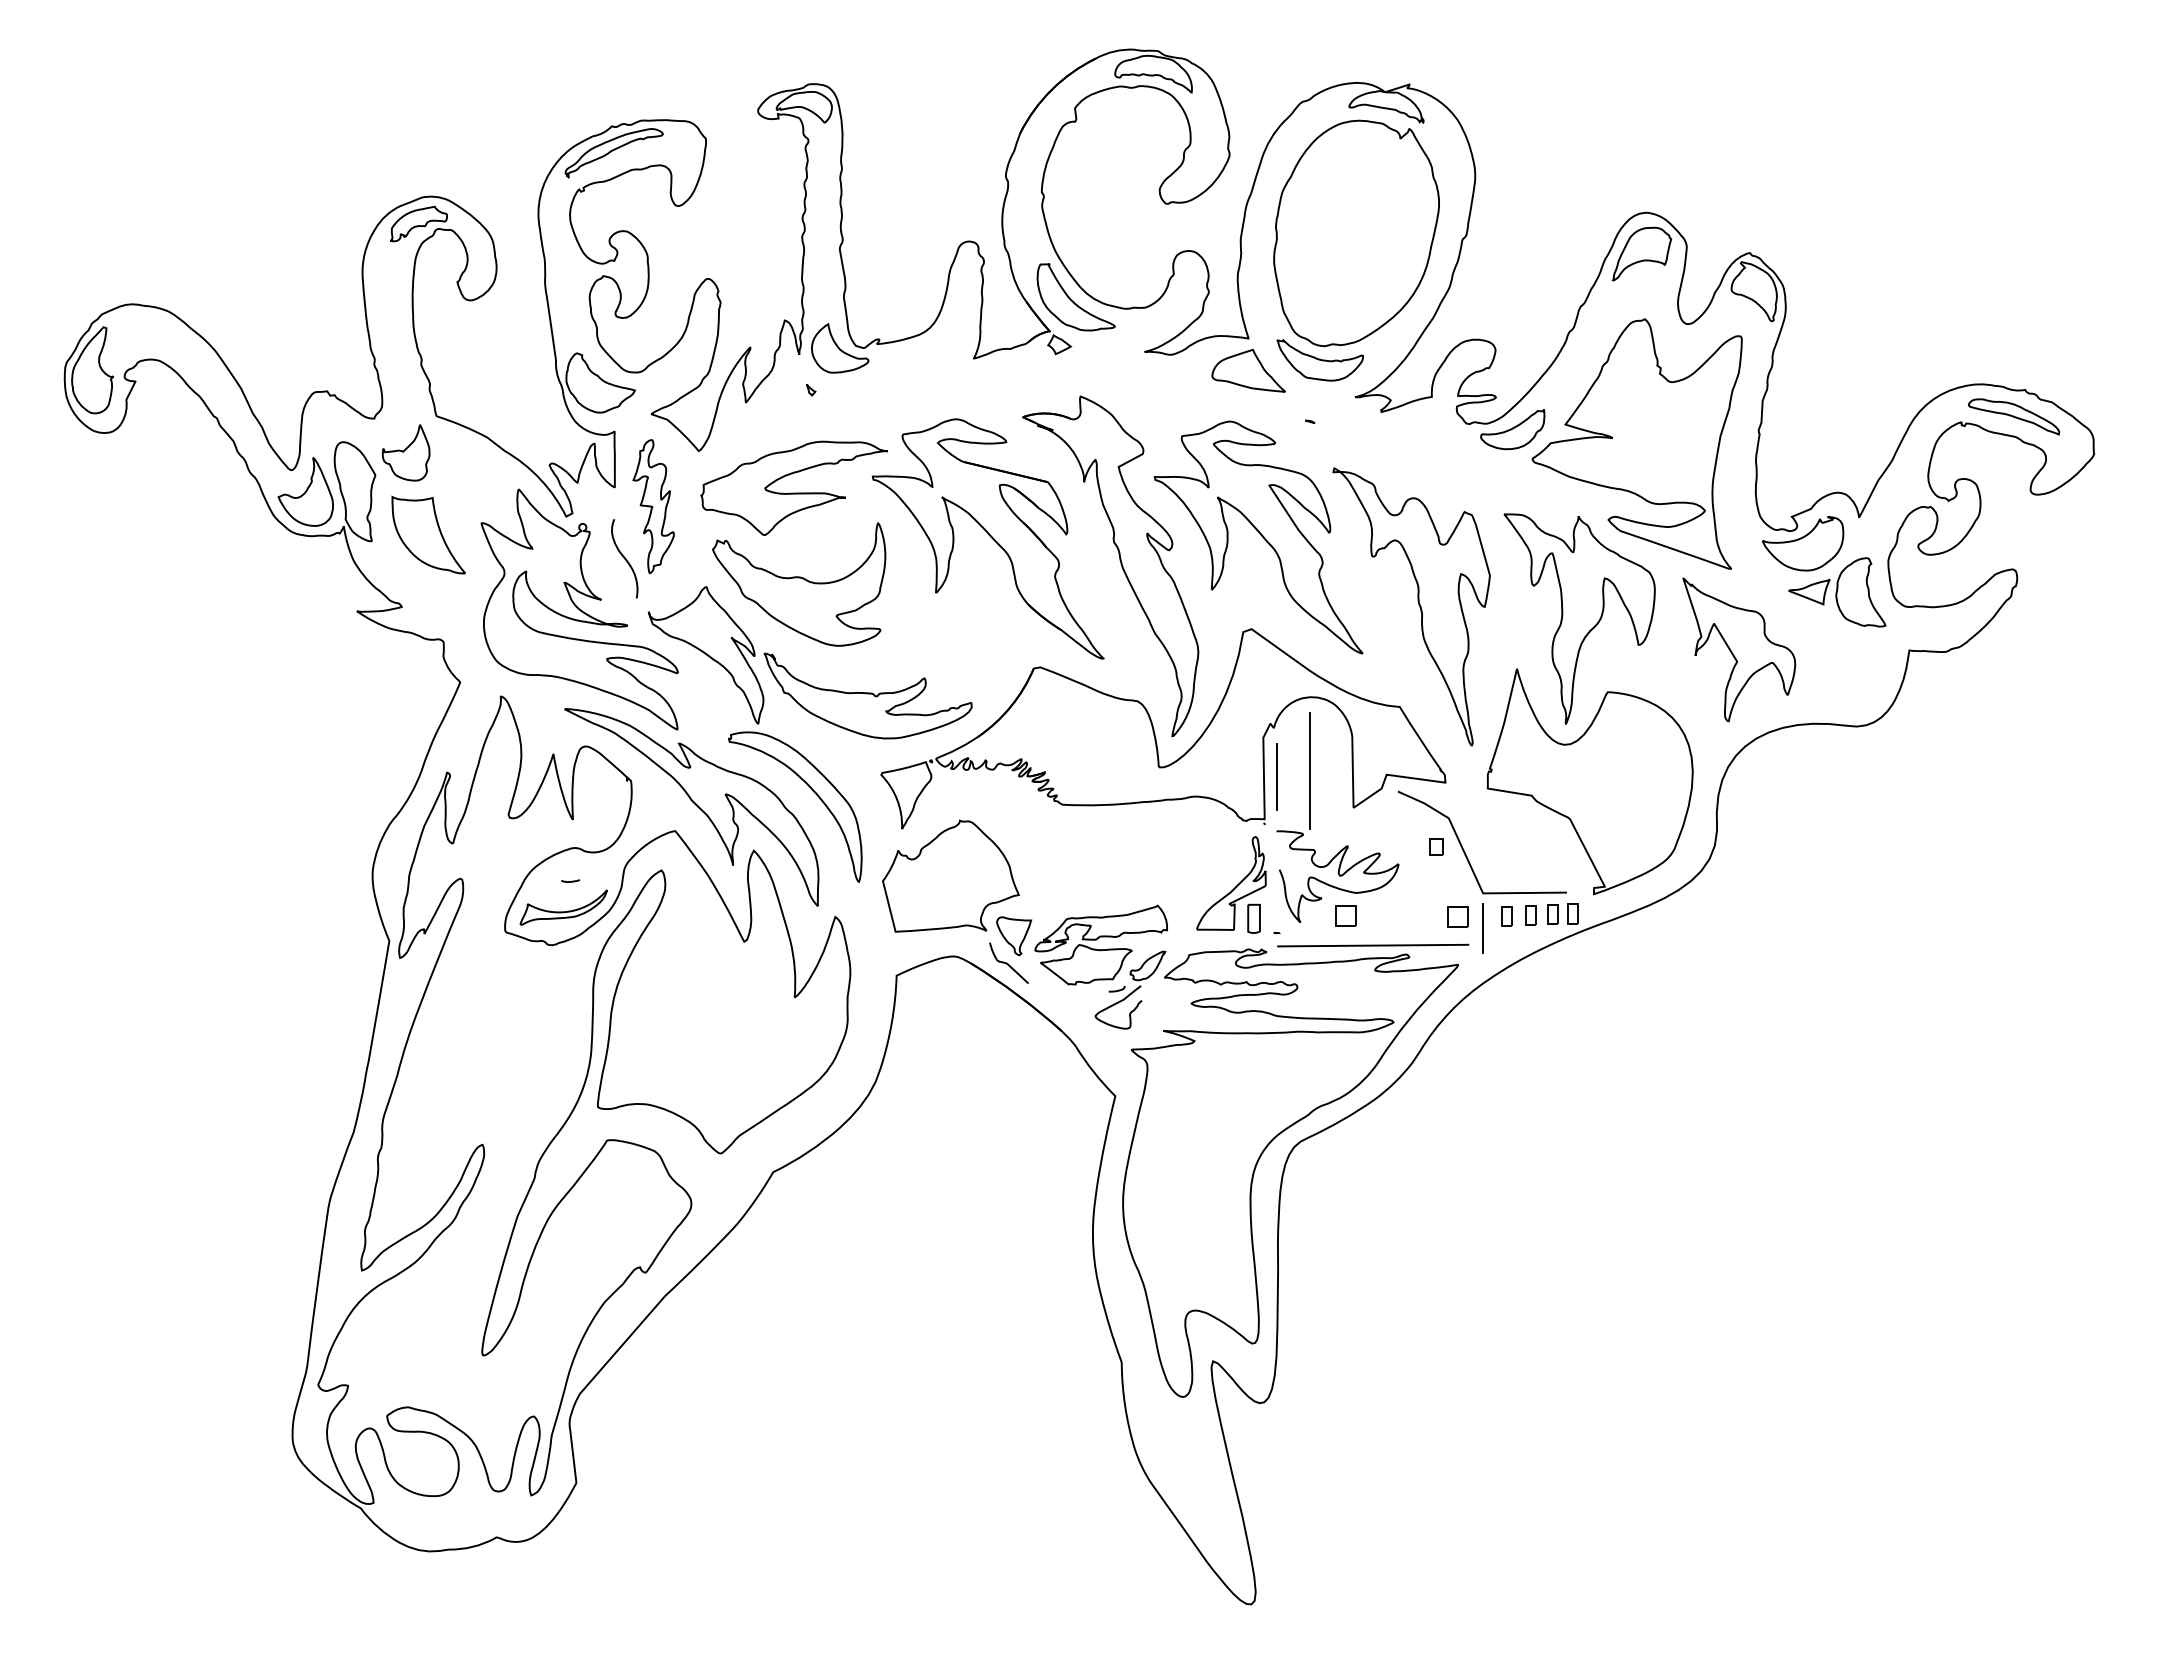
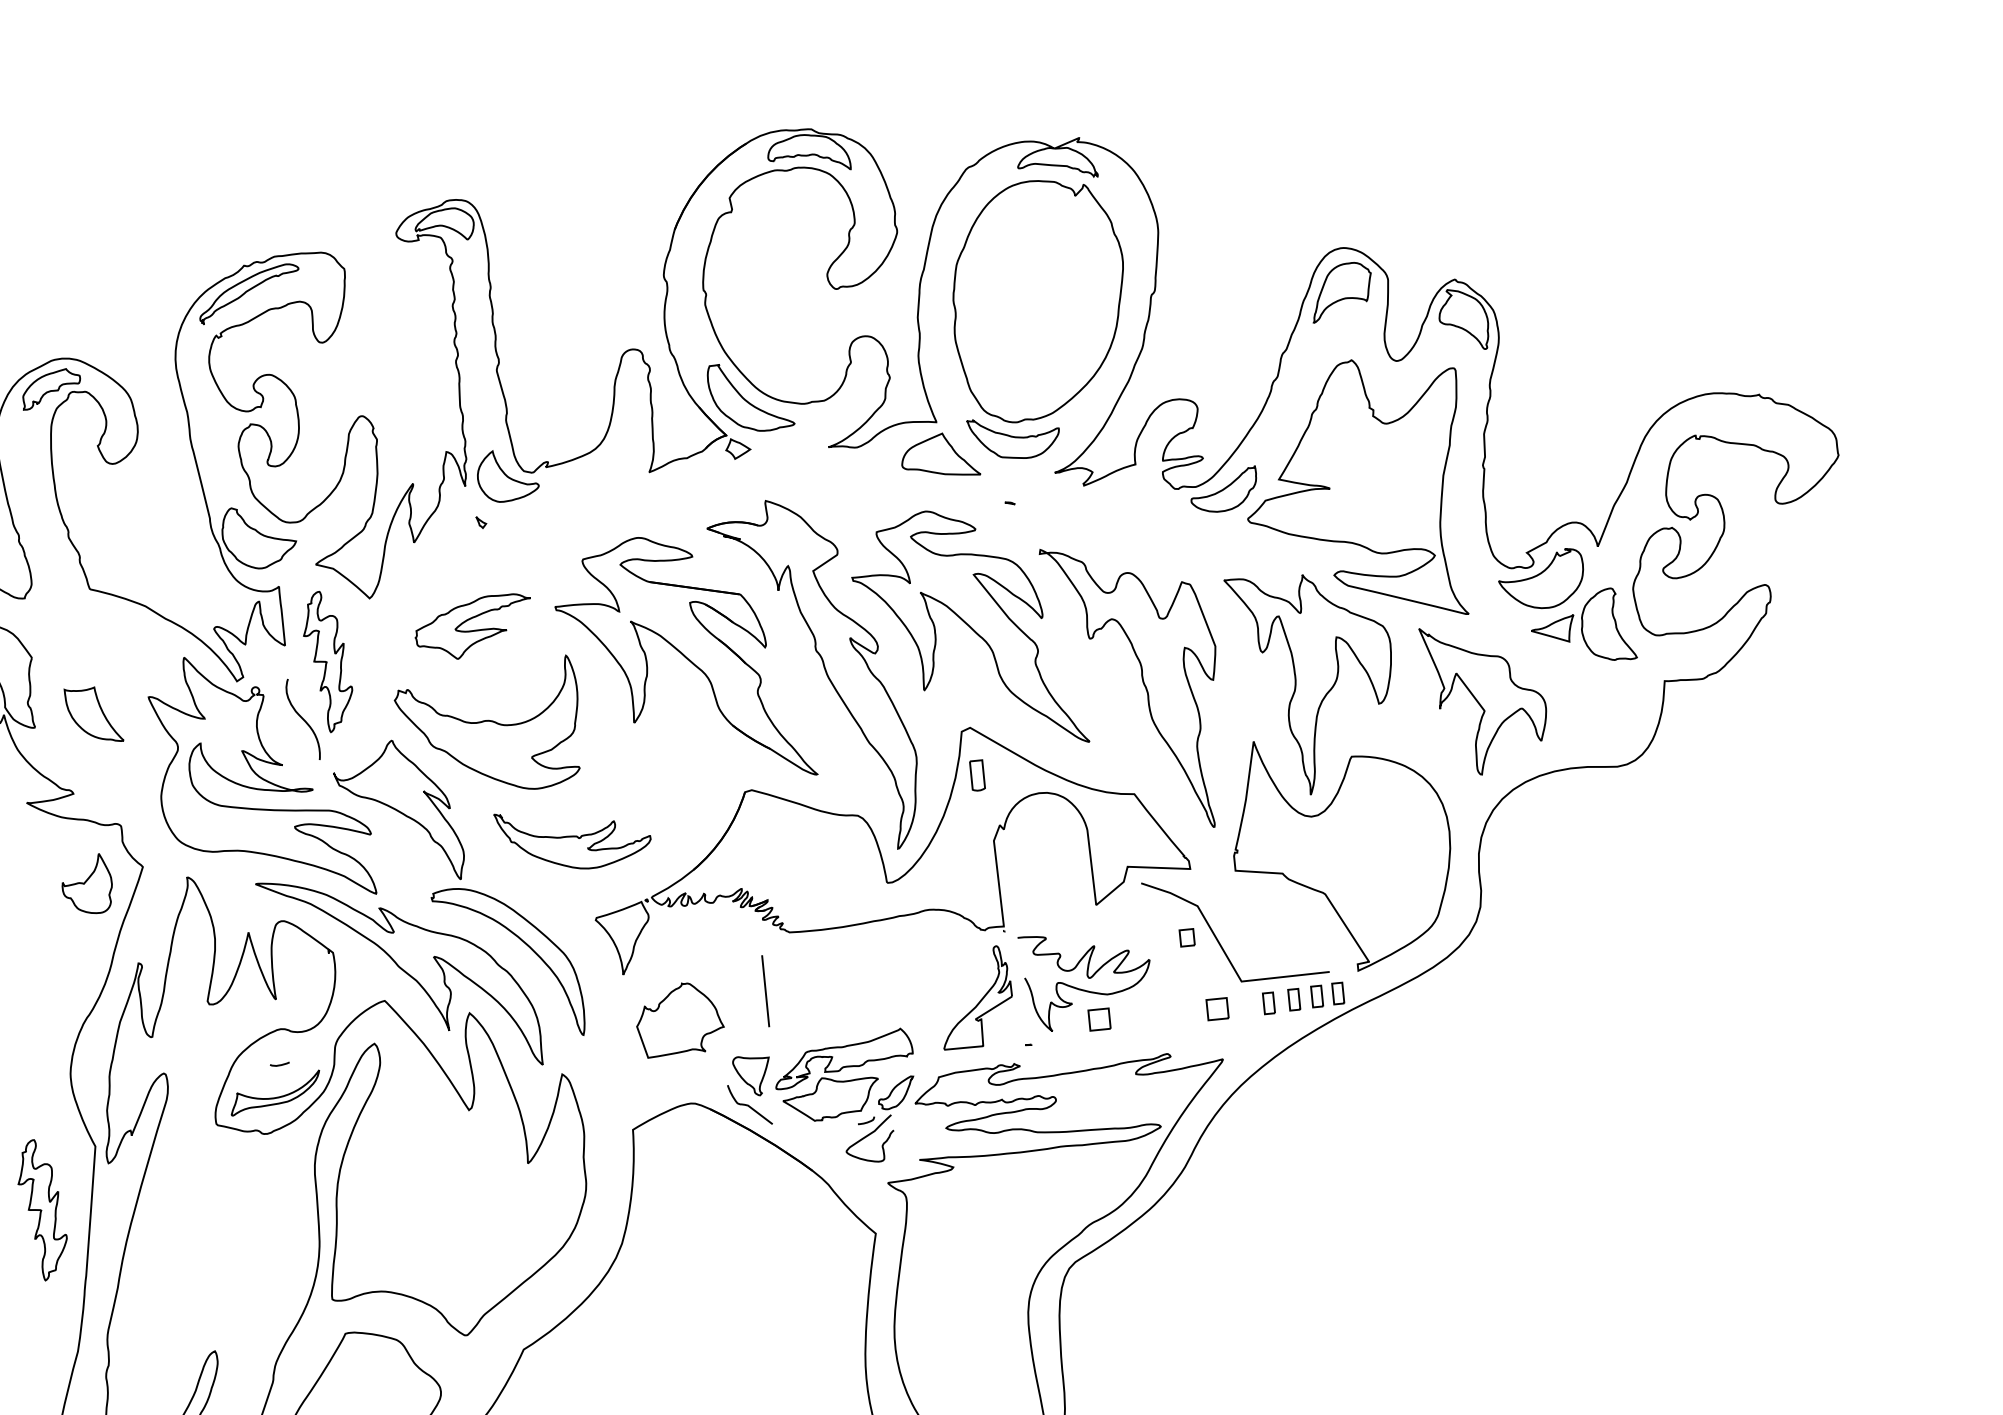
part: (2014, 416) -> (1750, 423), removed
part: (406, 452) -> (87, 884), moved
part: (793, 487) -> (473, 626), size x0.6
part: (428, 534) -> (93, 714), size x0.7
part: (867, 695) -> (572, 837), size x0.7
line: (1309, 771) -> (1046, 871), removed
line: (1276, 776) -> (765, 990), moved
part: (950, 875) -> (679, 1018), size x0.6
part: (1253, 918) -> (976, 775), moved
line: (1482, 927) -> (1244, 1017), removed
line: (1373, 945) -> (1131, 1047), removed
part: (333, 995) -> (42, 1209), added

